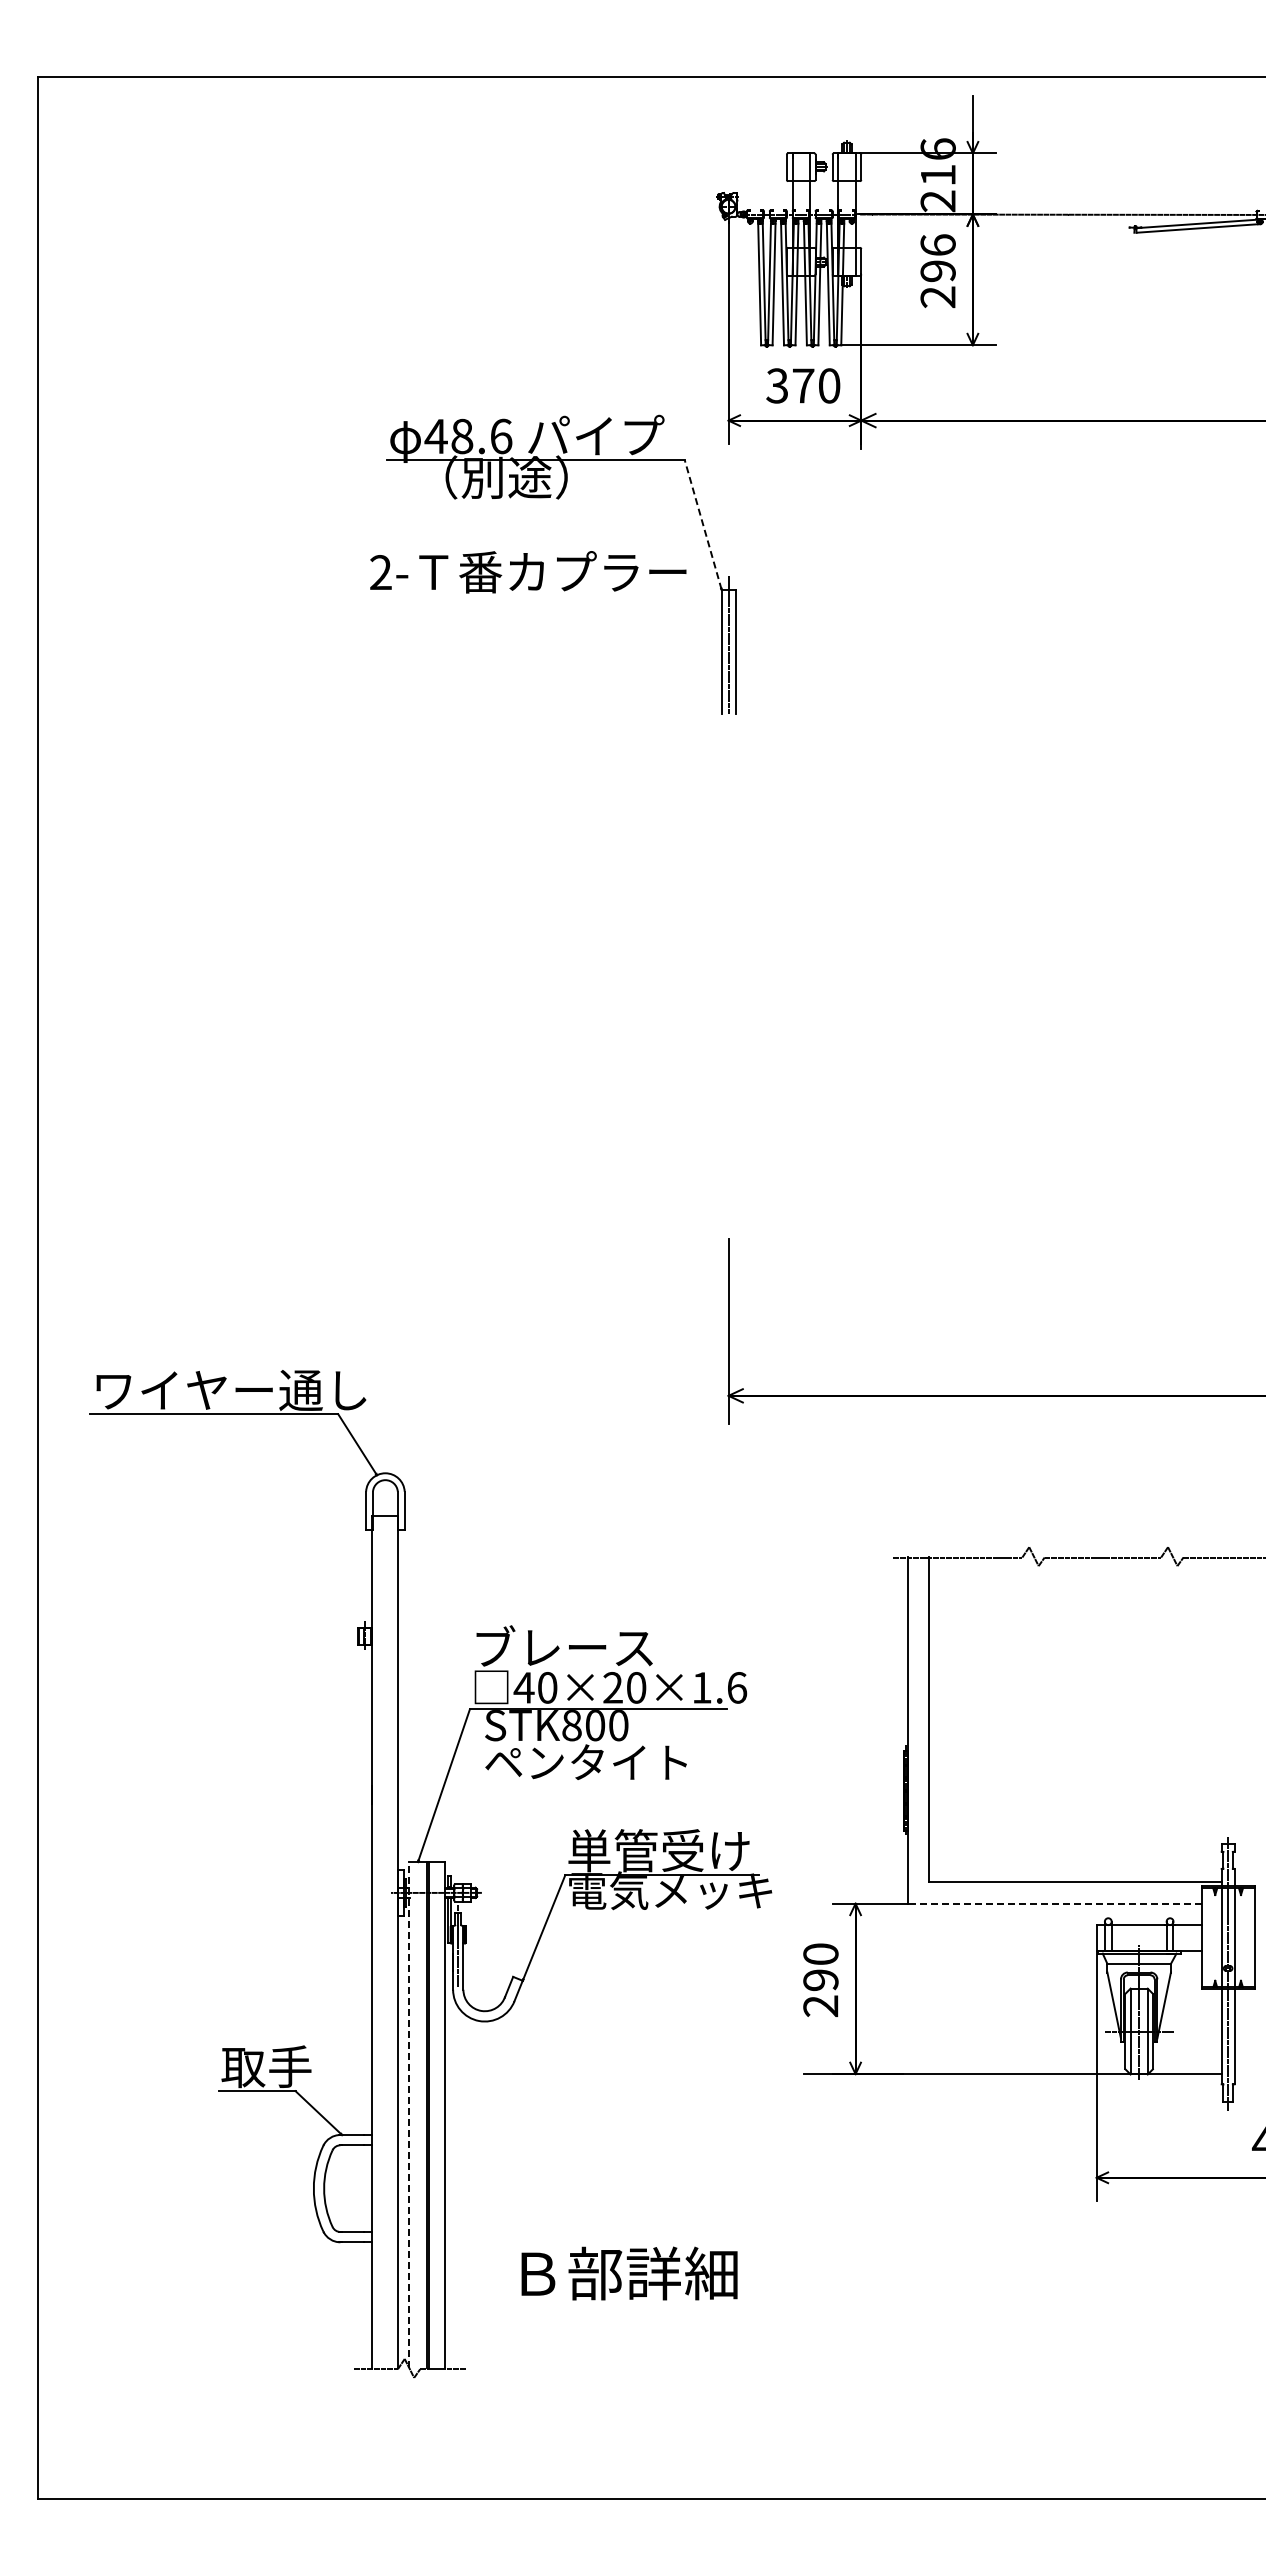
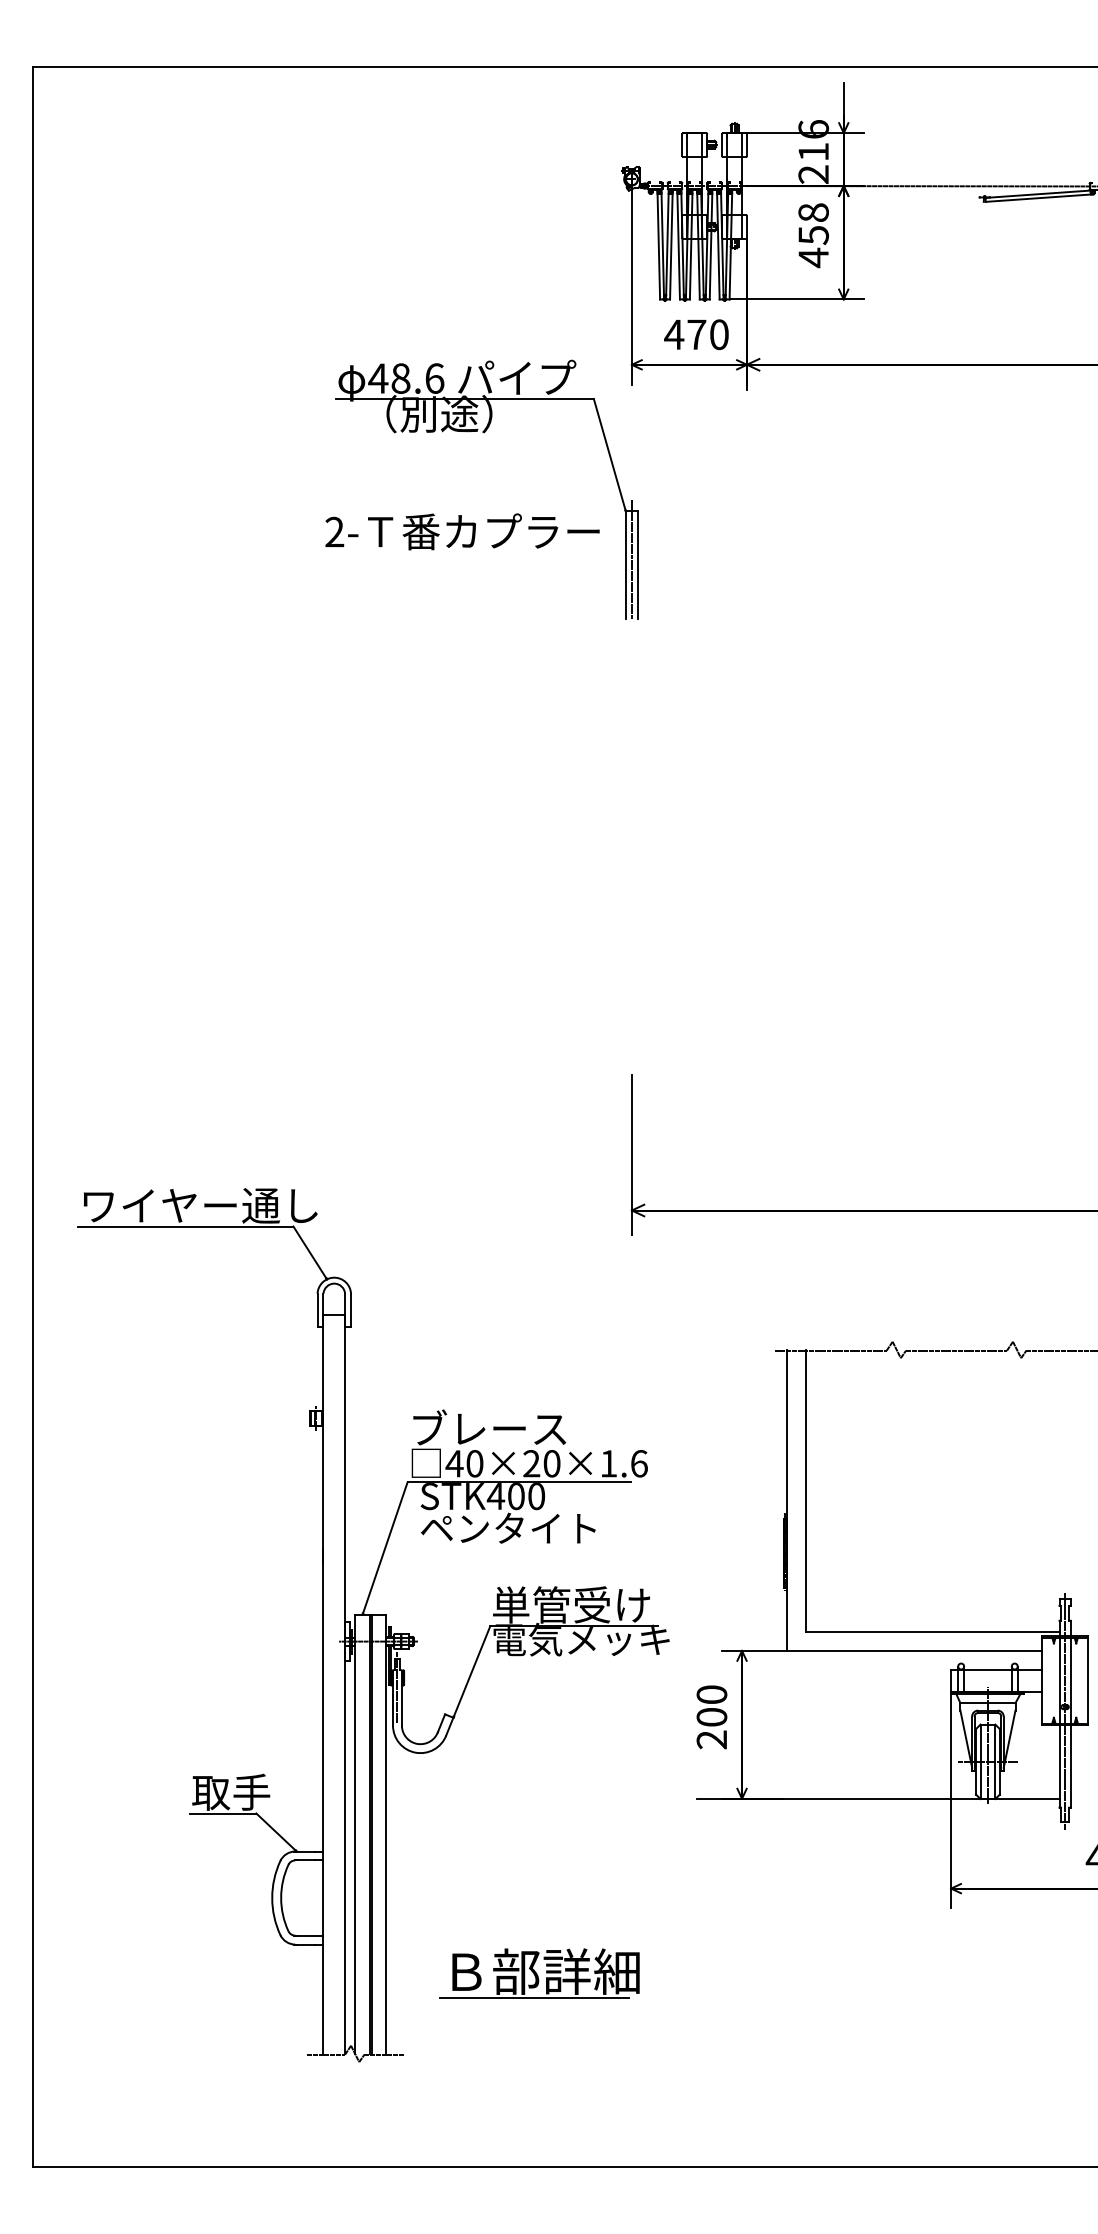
text: (937, 271) -> (813, 235), 296 -> 458
text: (777, 385) -> (674, 334), 370 -> 470
line: (703, 524) -> (610, 454), dashed -> solid
text: (528, 572) -> (462, 532), moved
text: (571, 1725) -> (495, 1496), STK800 -> STK400
line: (1054, 1903) -> (914, 1650), dashed -> solid
text: (820, 1980) -> (711, 1717), 290 -> 200
line: (409, 2114) -> (355, 1833), dashed -> solid
line: (615, 2303) -> (533, 1997), added

